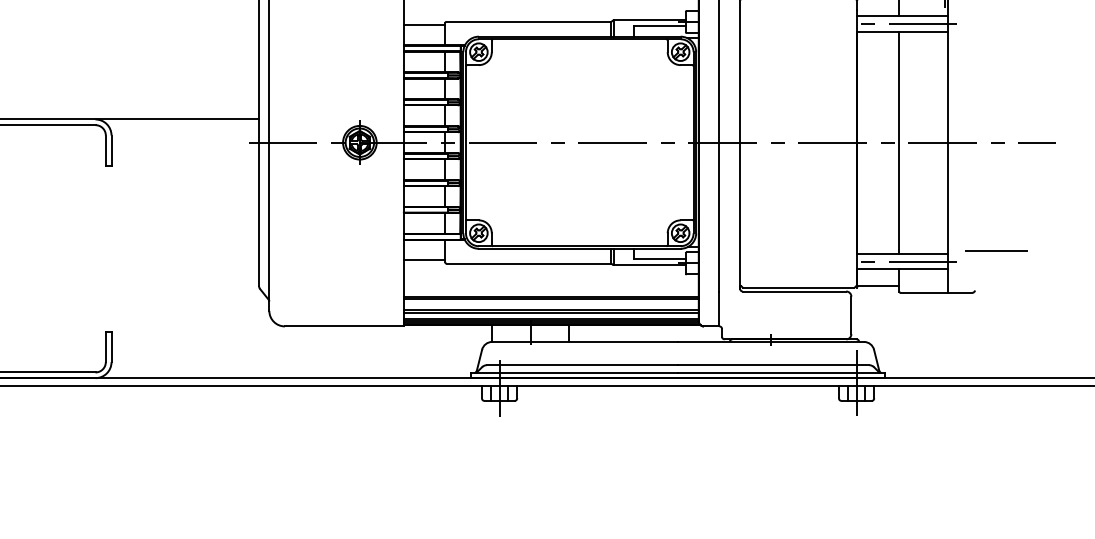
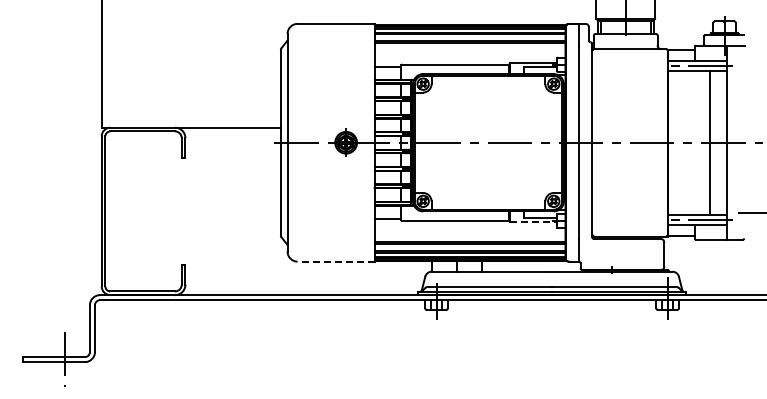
line: (899, 142) -> (710, 142), moved
line: (650, 265) -> (534, 222), solid -> dashed
line: (344, 326) -> (336, 261), solid -> dashed

